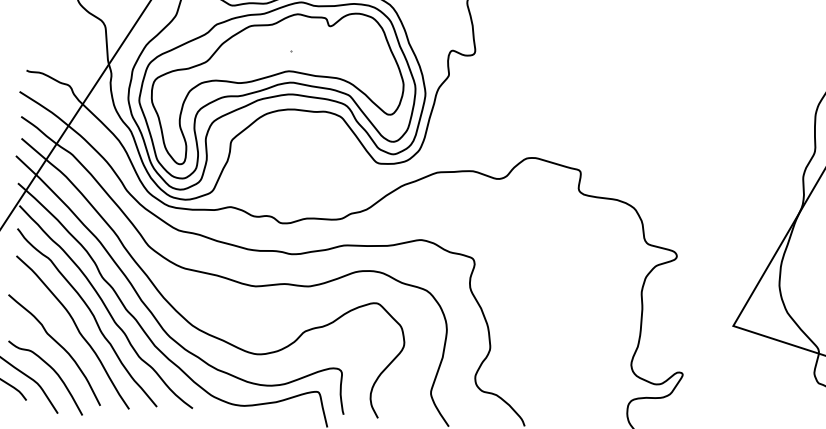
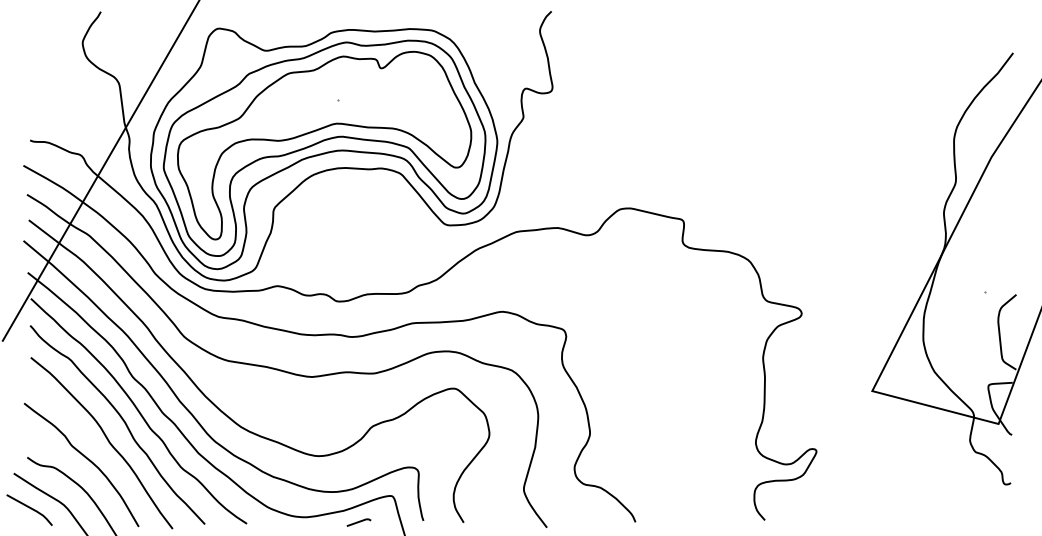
line: (288, 412) -> (358, 522), added

